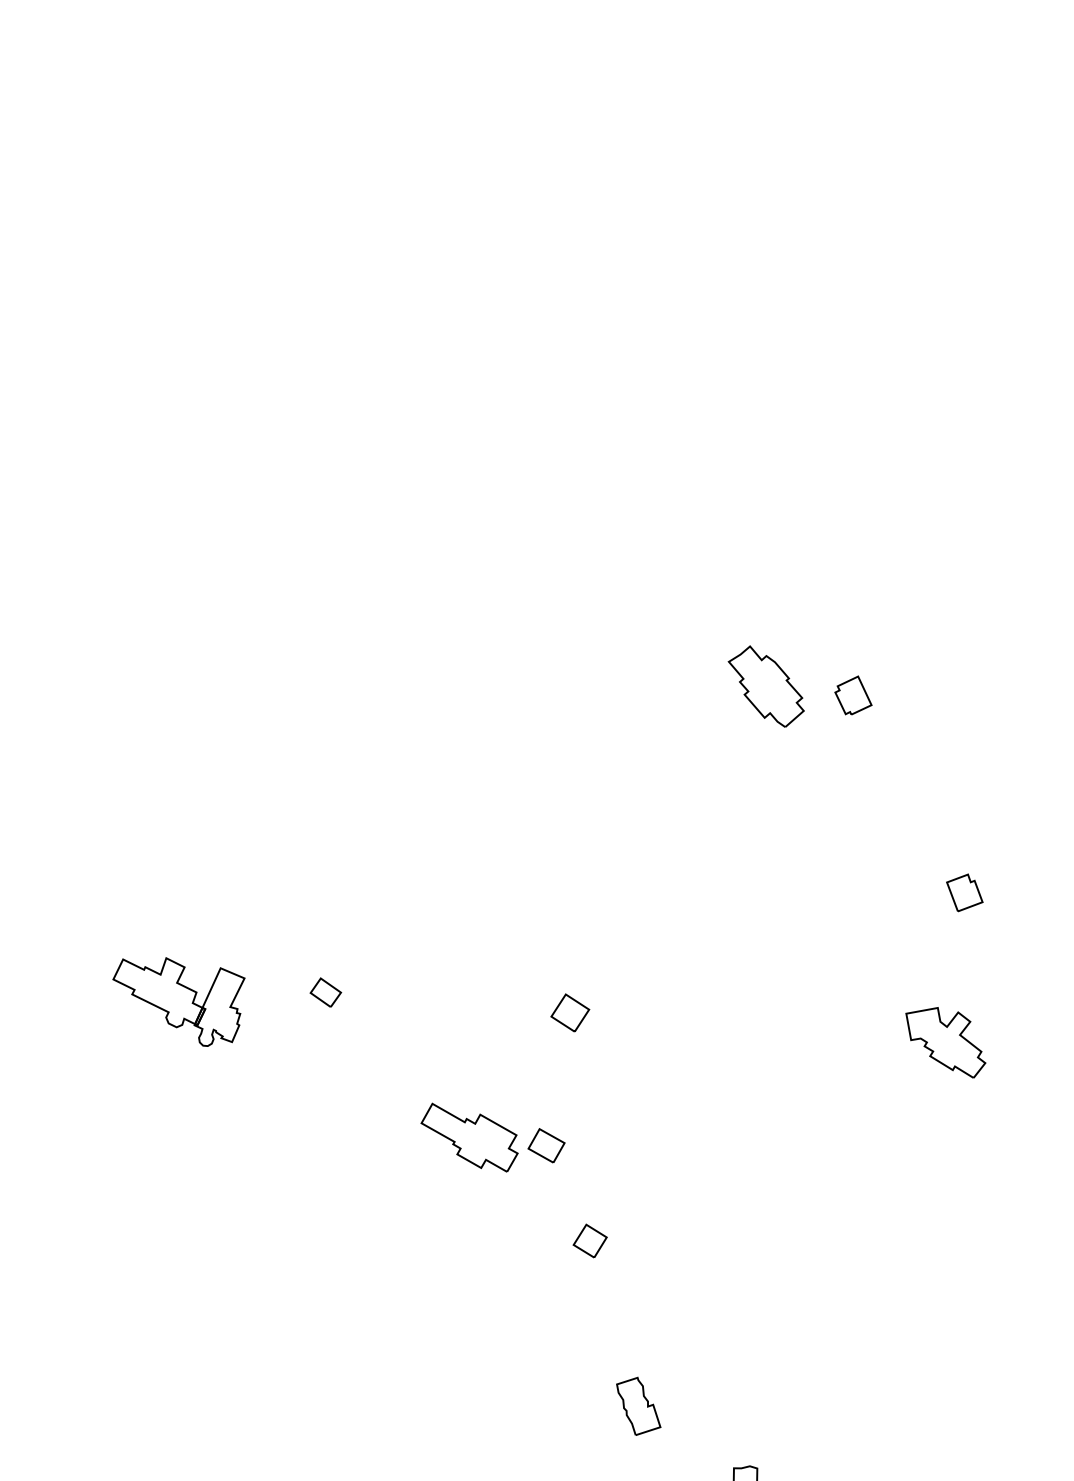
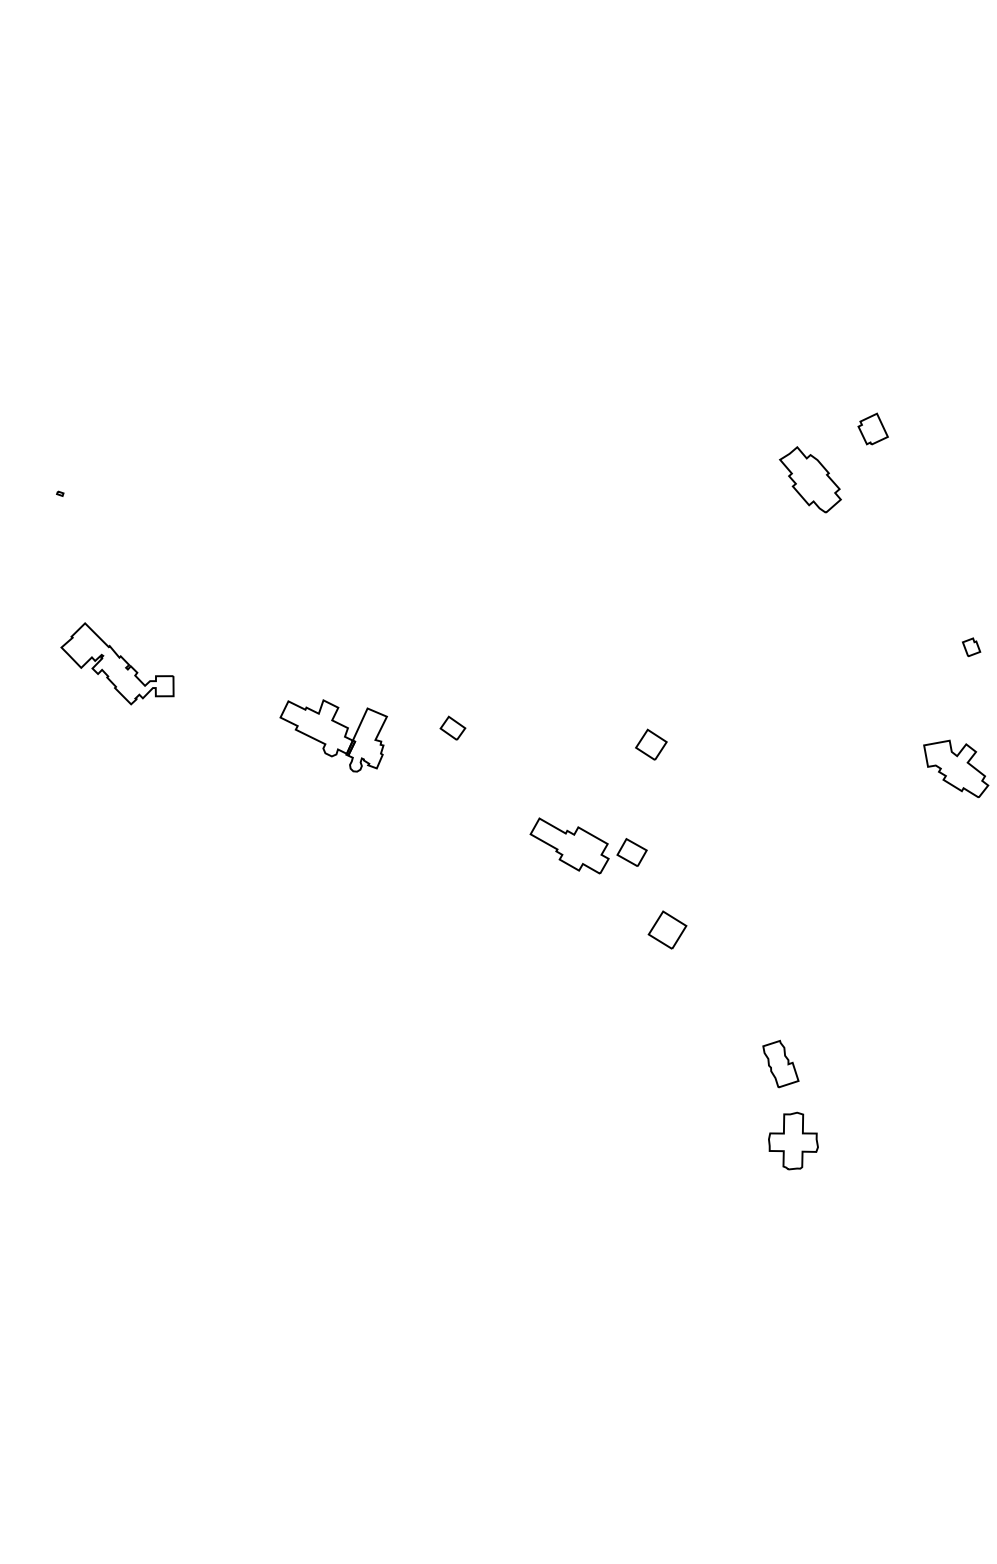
part: (852, 694) -> (872, 428), moved
part: (964, 893) -> (971, 647), size x0.6
part: (590, 1240) -> (667, 929), size x1.4
part: (638, 1405) -> (780, 1063), moved

